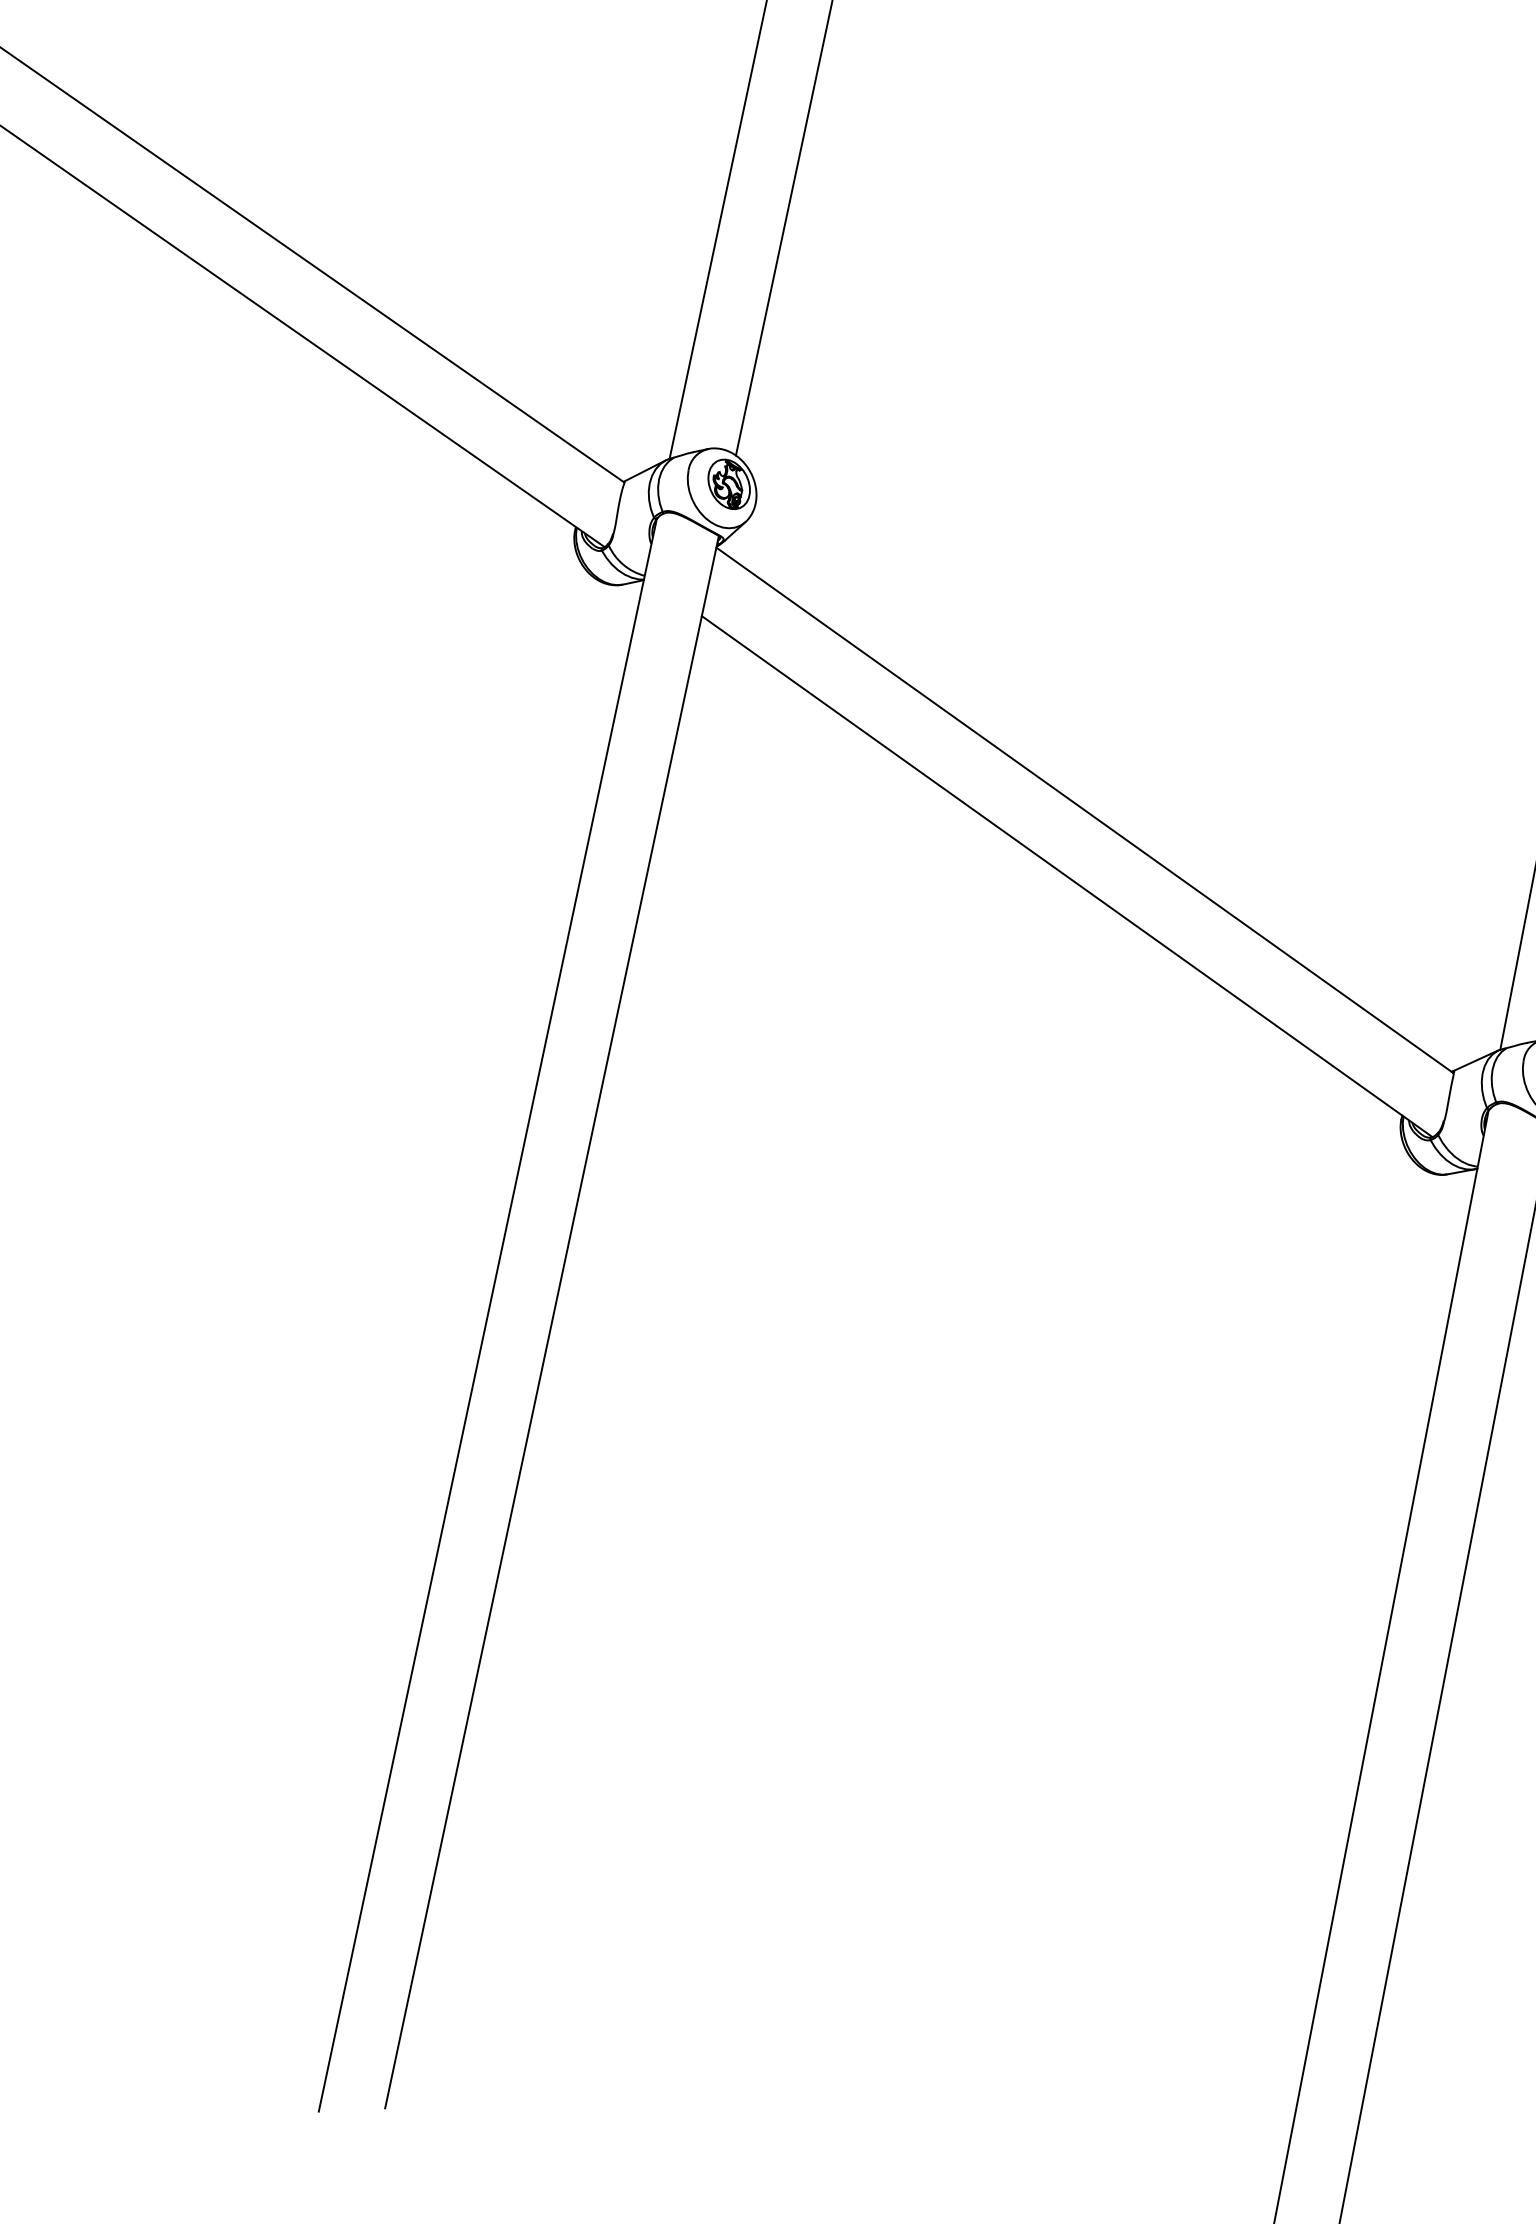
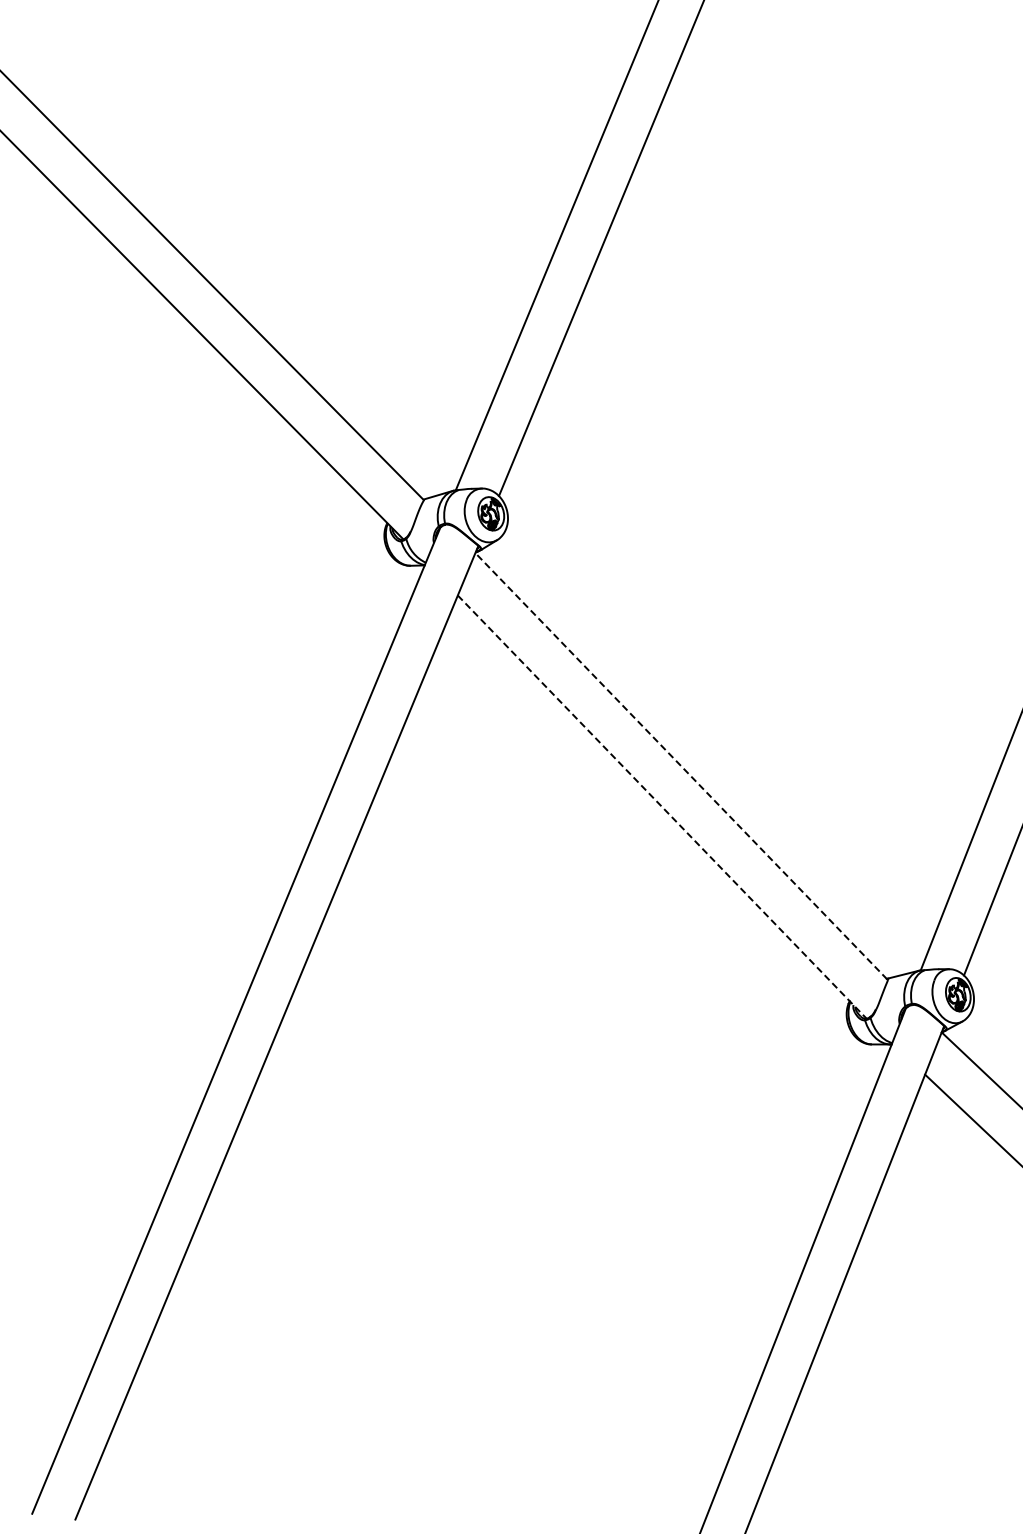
line: (1083, 809) -> (680, 765), solid -> dashed
line: (1067, 877) -> (662, 807), solid -> dashed

